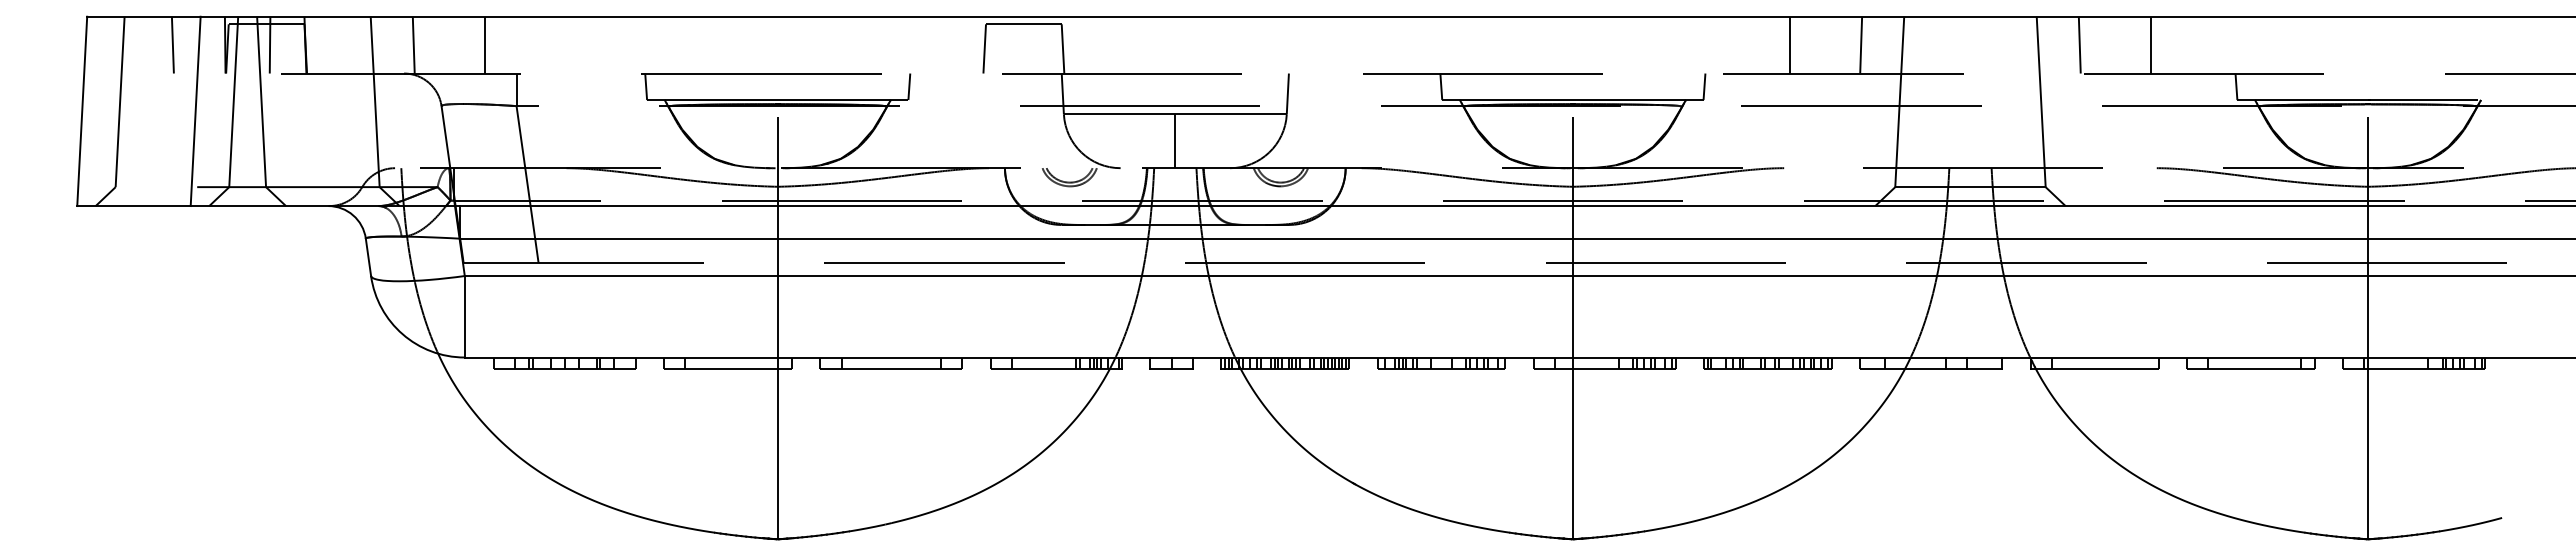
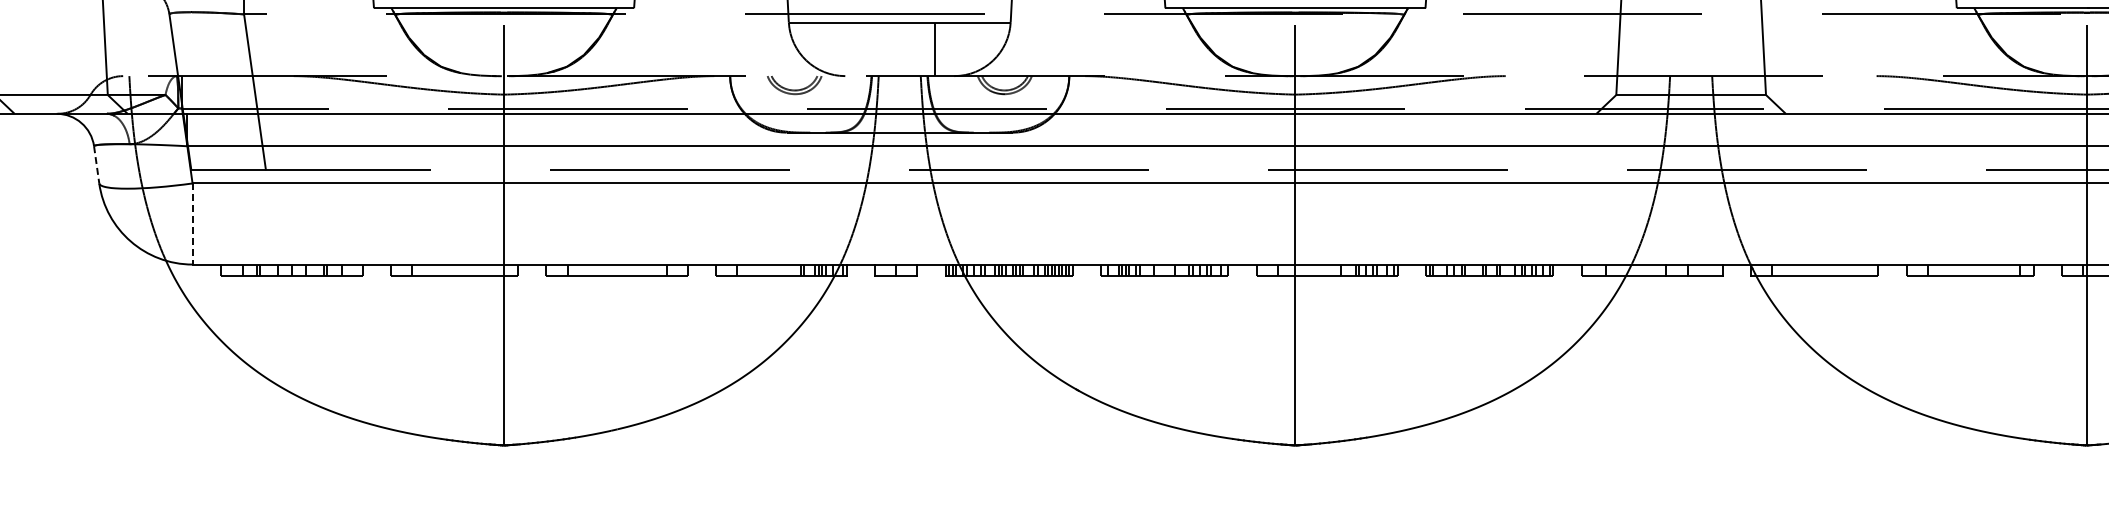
line: (1175, 141) -> (934, 49), moved
line: (368, 257) -> (96, 165), solid -> dashed
line: (464, 316) -> (192, 223), solid -> dashed

